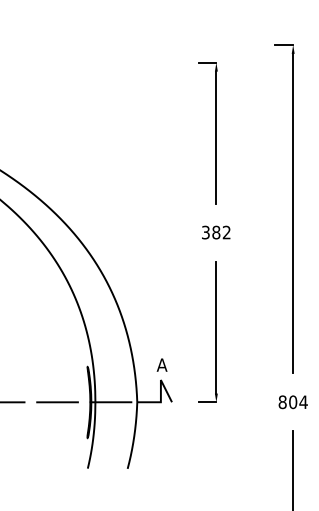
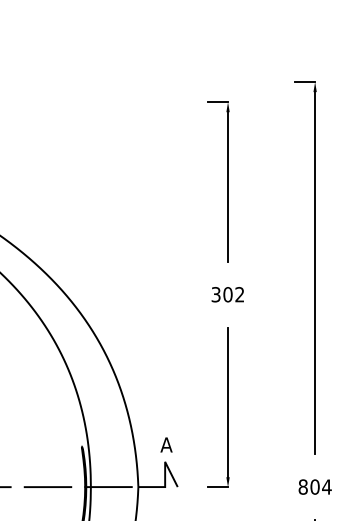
text: (216, 232) -> (228, 294), 382 -> 302

